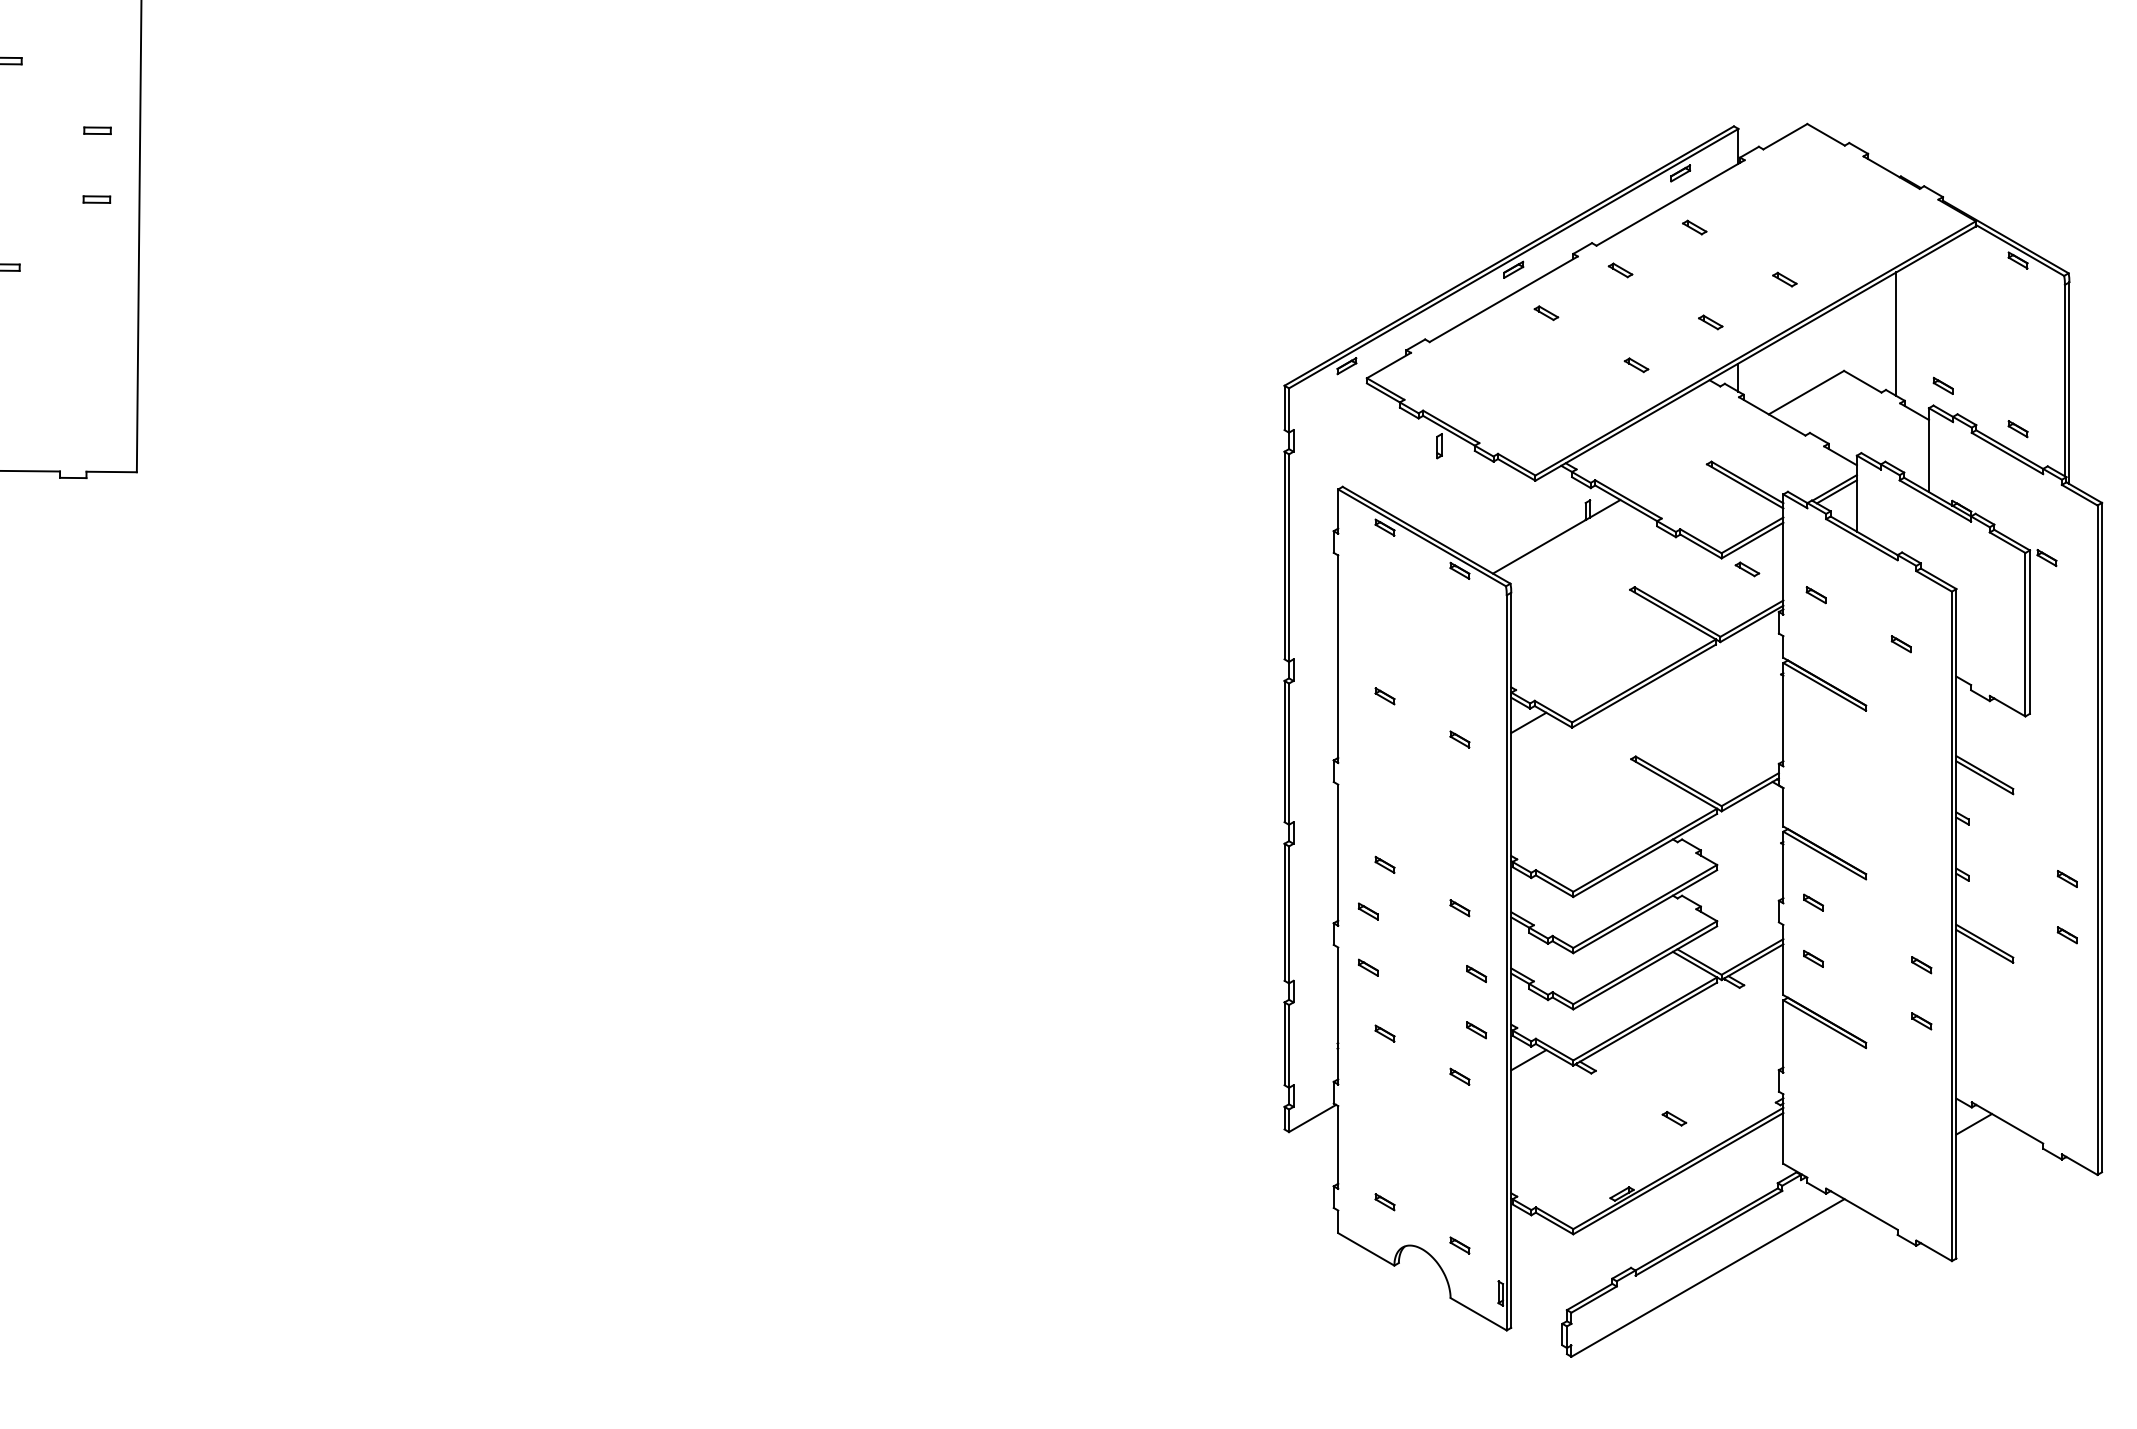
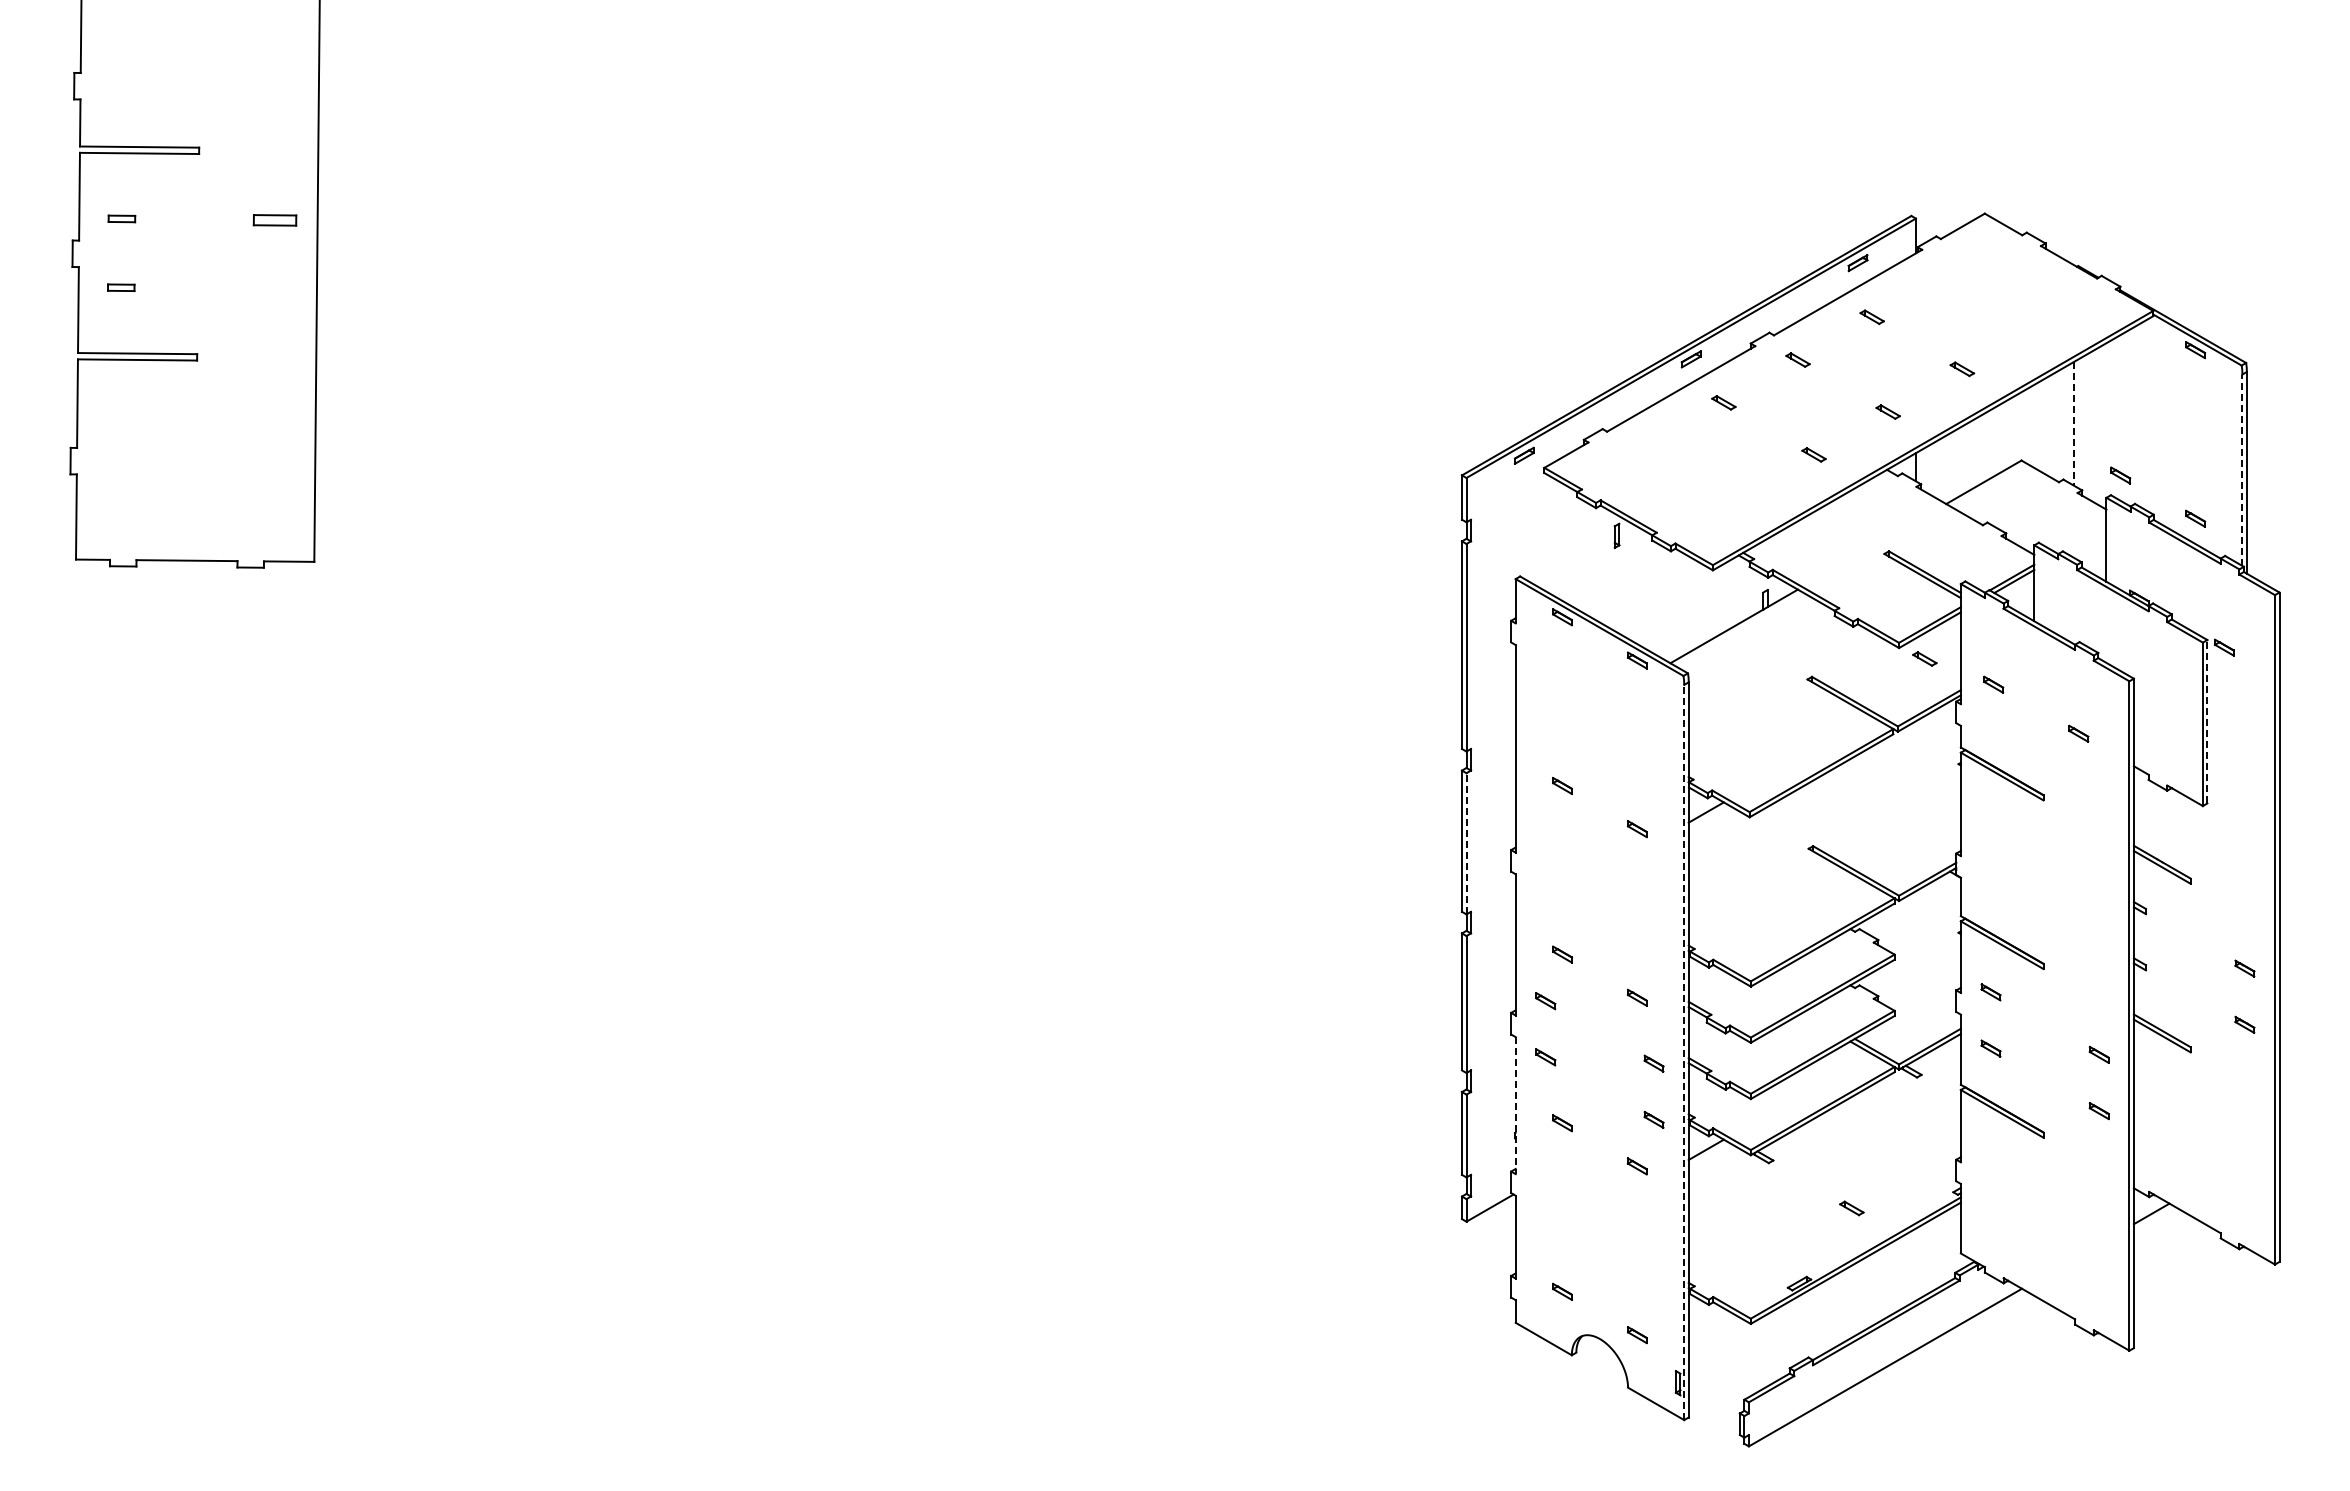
part: (97, 130) -> (274, 220), size x1.6
part: (97, 199) -> (274, 289), removed
line: (1896, 333) -> (2073, 423), solid -> dashed
line: (2065, 380) -> (2242, 470), solid -> dashed
line: (2030, 631) -> (2207, 721), solid -> dashed
line: (1289, 753) -> (1466, 843), solid -> dashed
line: (1507, 962) -> (1684, 1052), solid -> dashed
line: (1338, 1015) -> (1515, 1105), solid -> dashed

